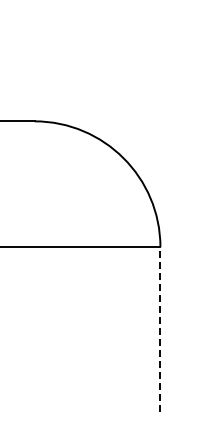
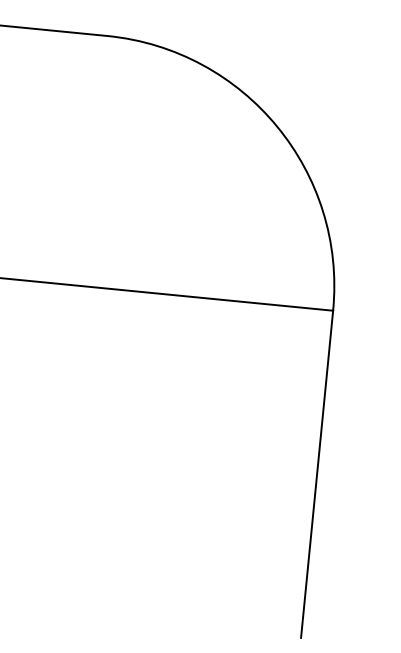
line: (160, 328) -> (317, 472), dashed -> solid

